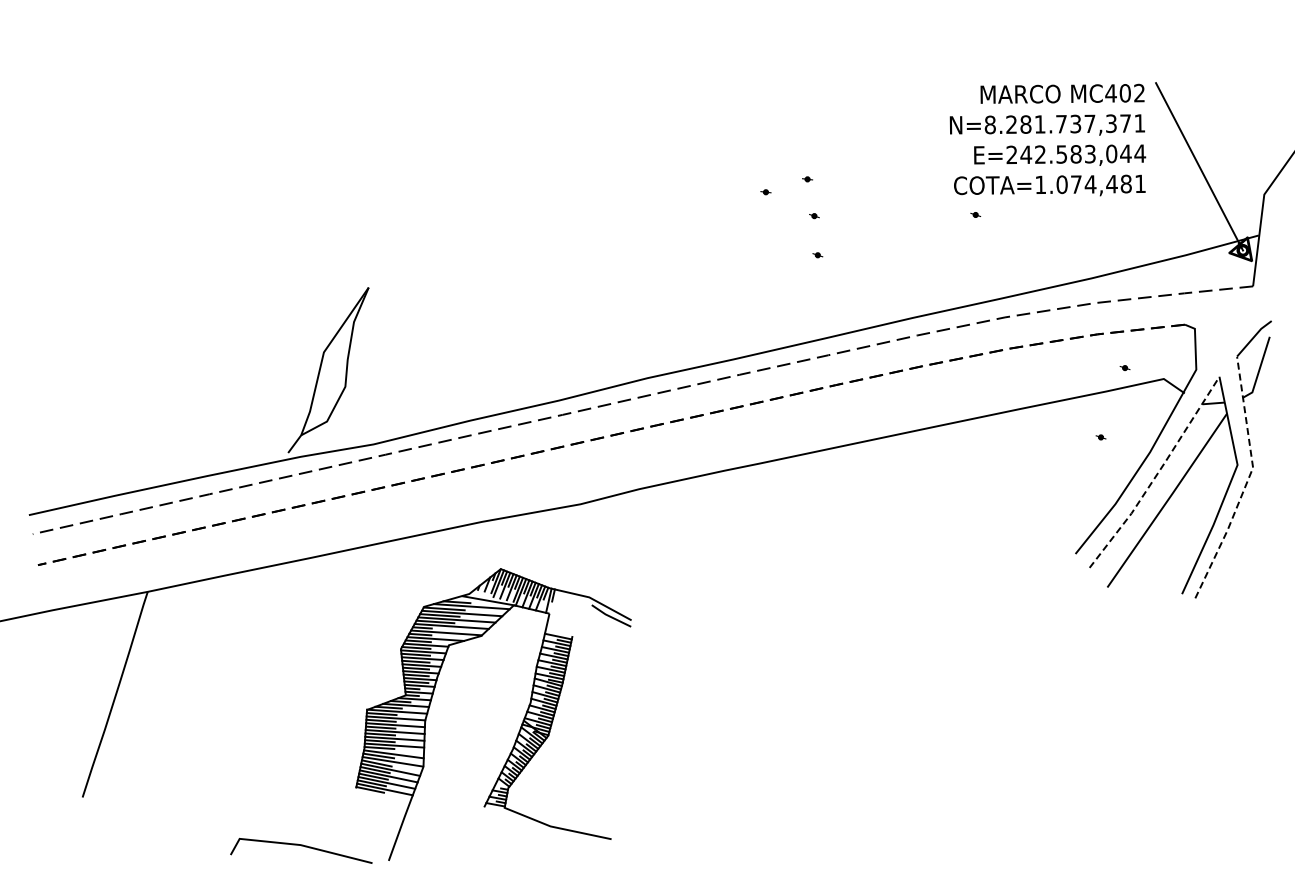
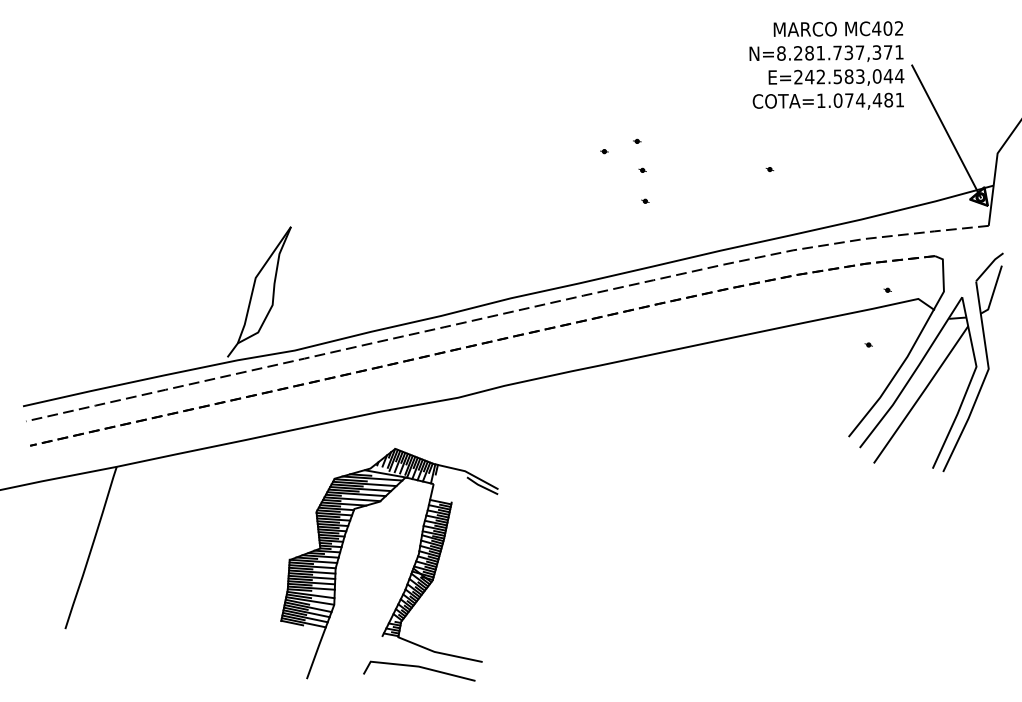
text: (1047, 139) -> (826, 65), moved
line: (1157, 474) -> (913, 374), dashed -> solid
line: (1247, 482) -> (984, 380), dashed -> solid
line: (301, 846) -> (419, 667), moved

